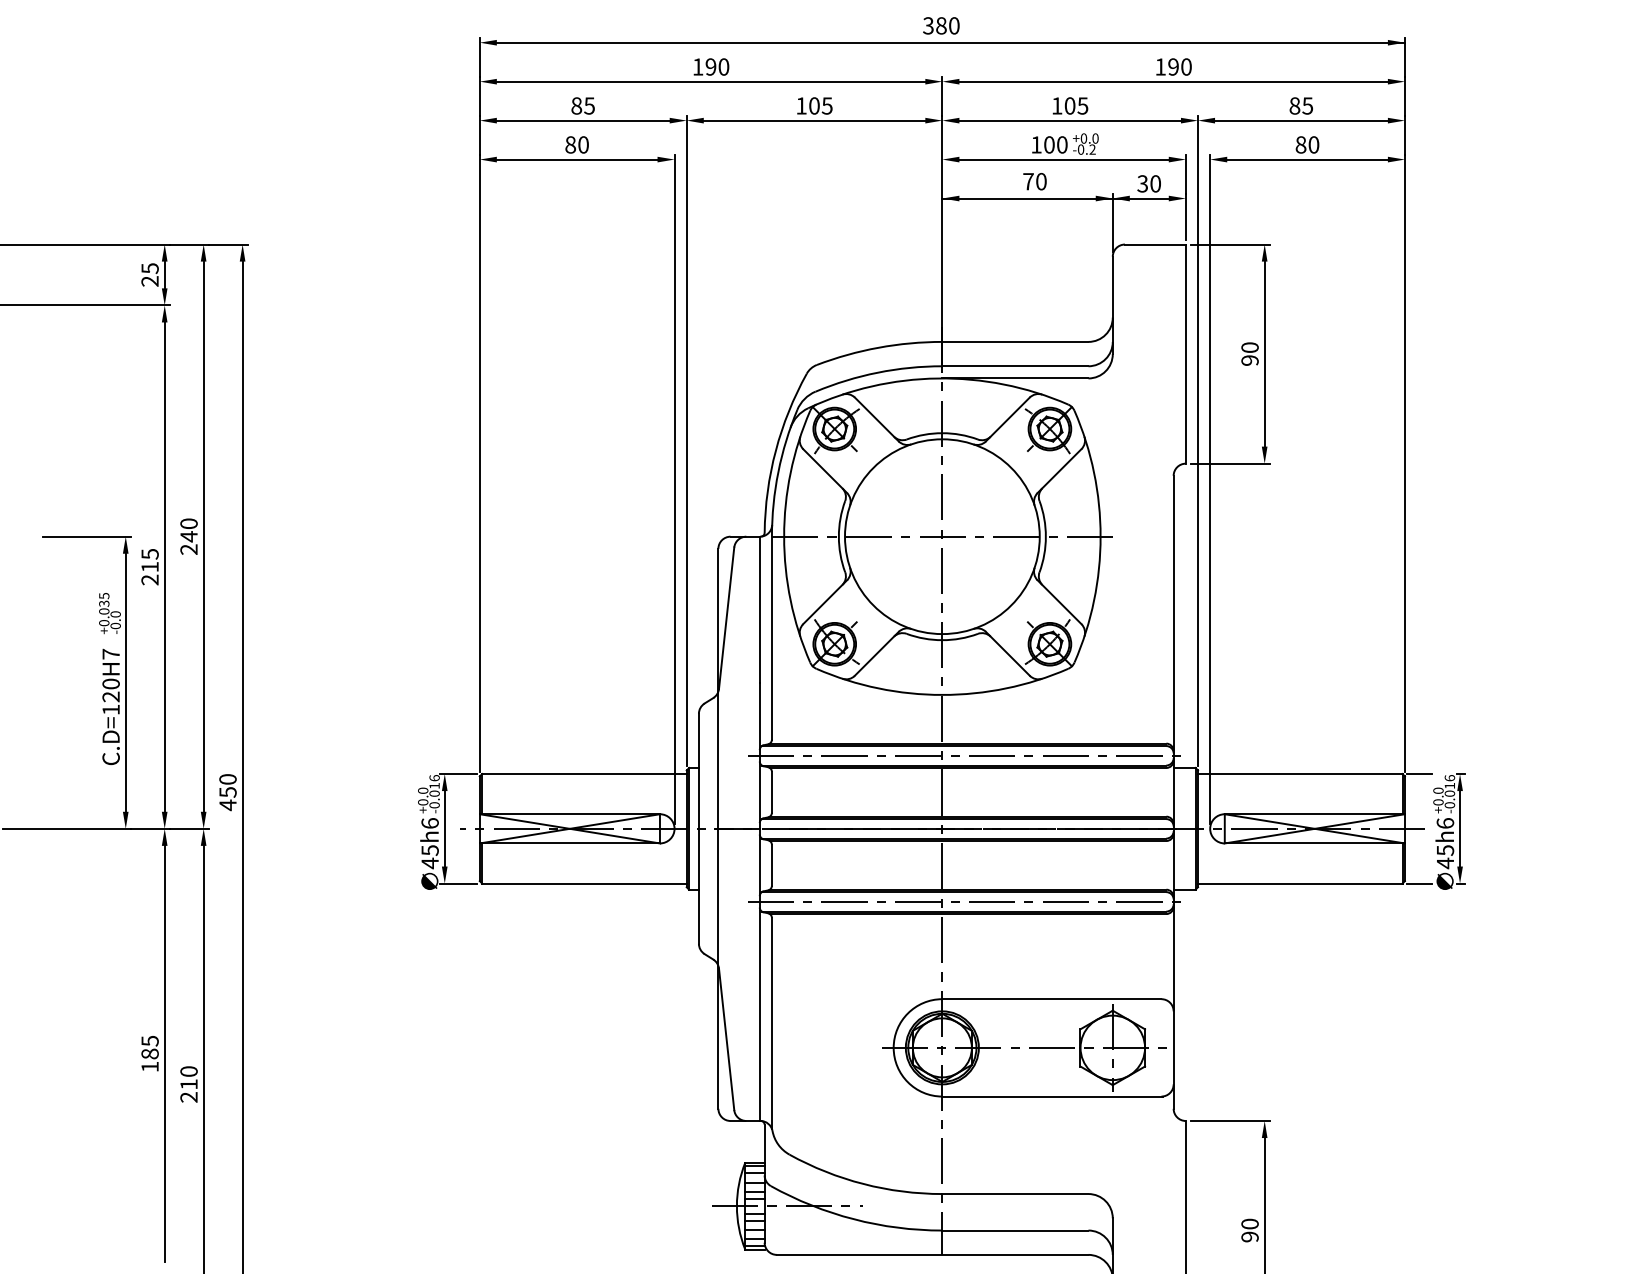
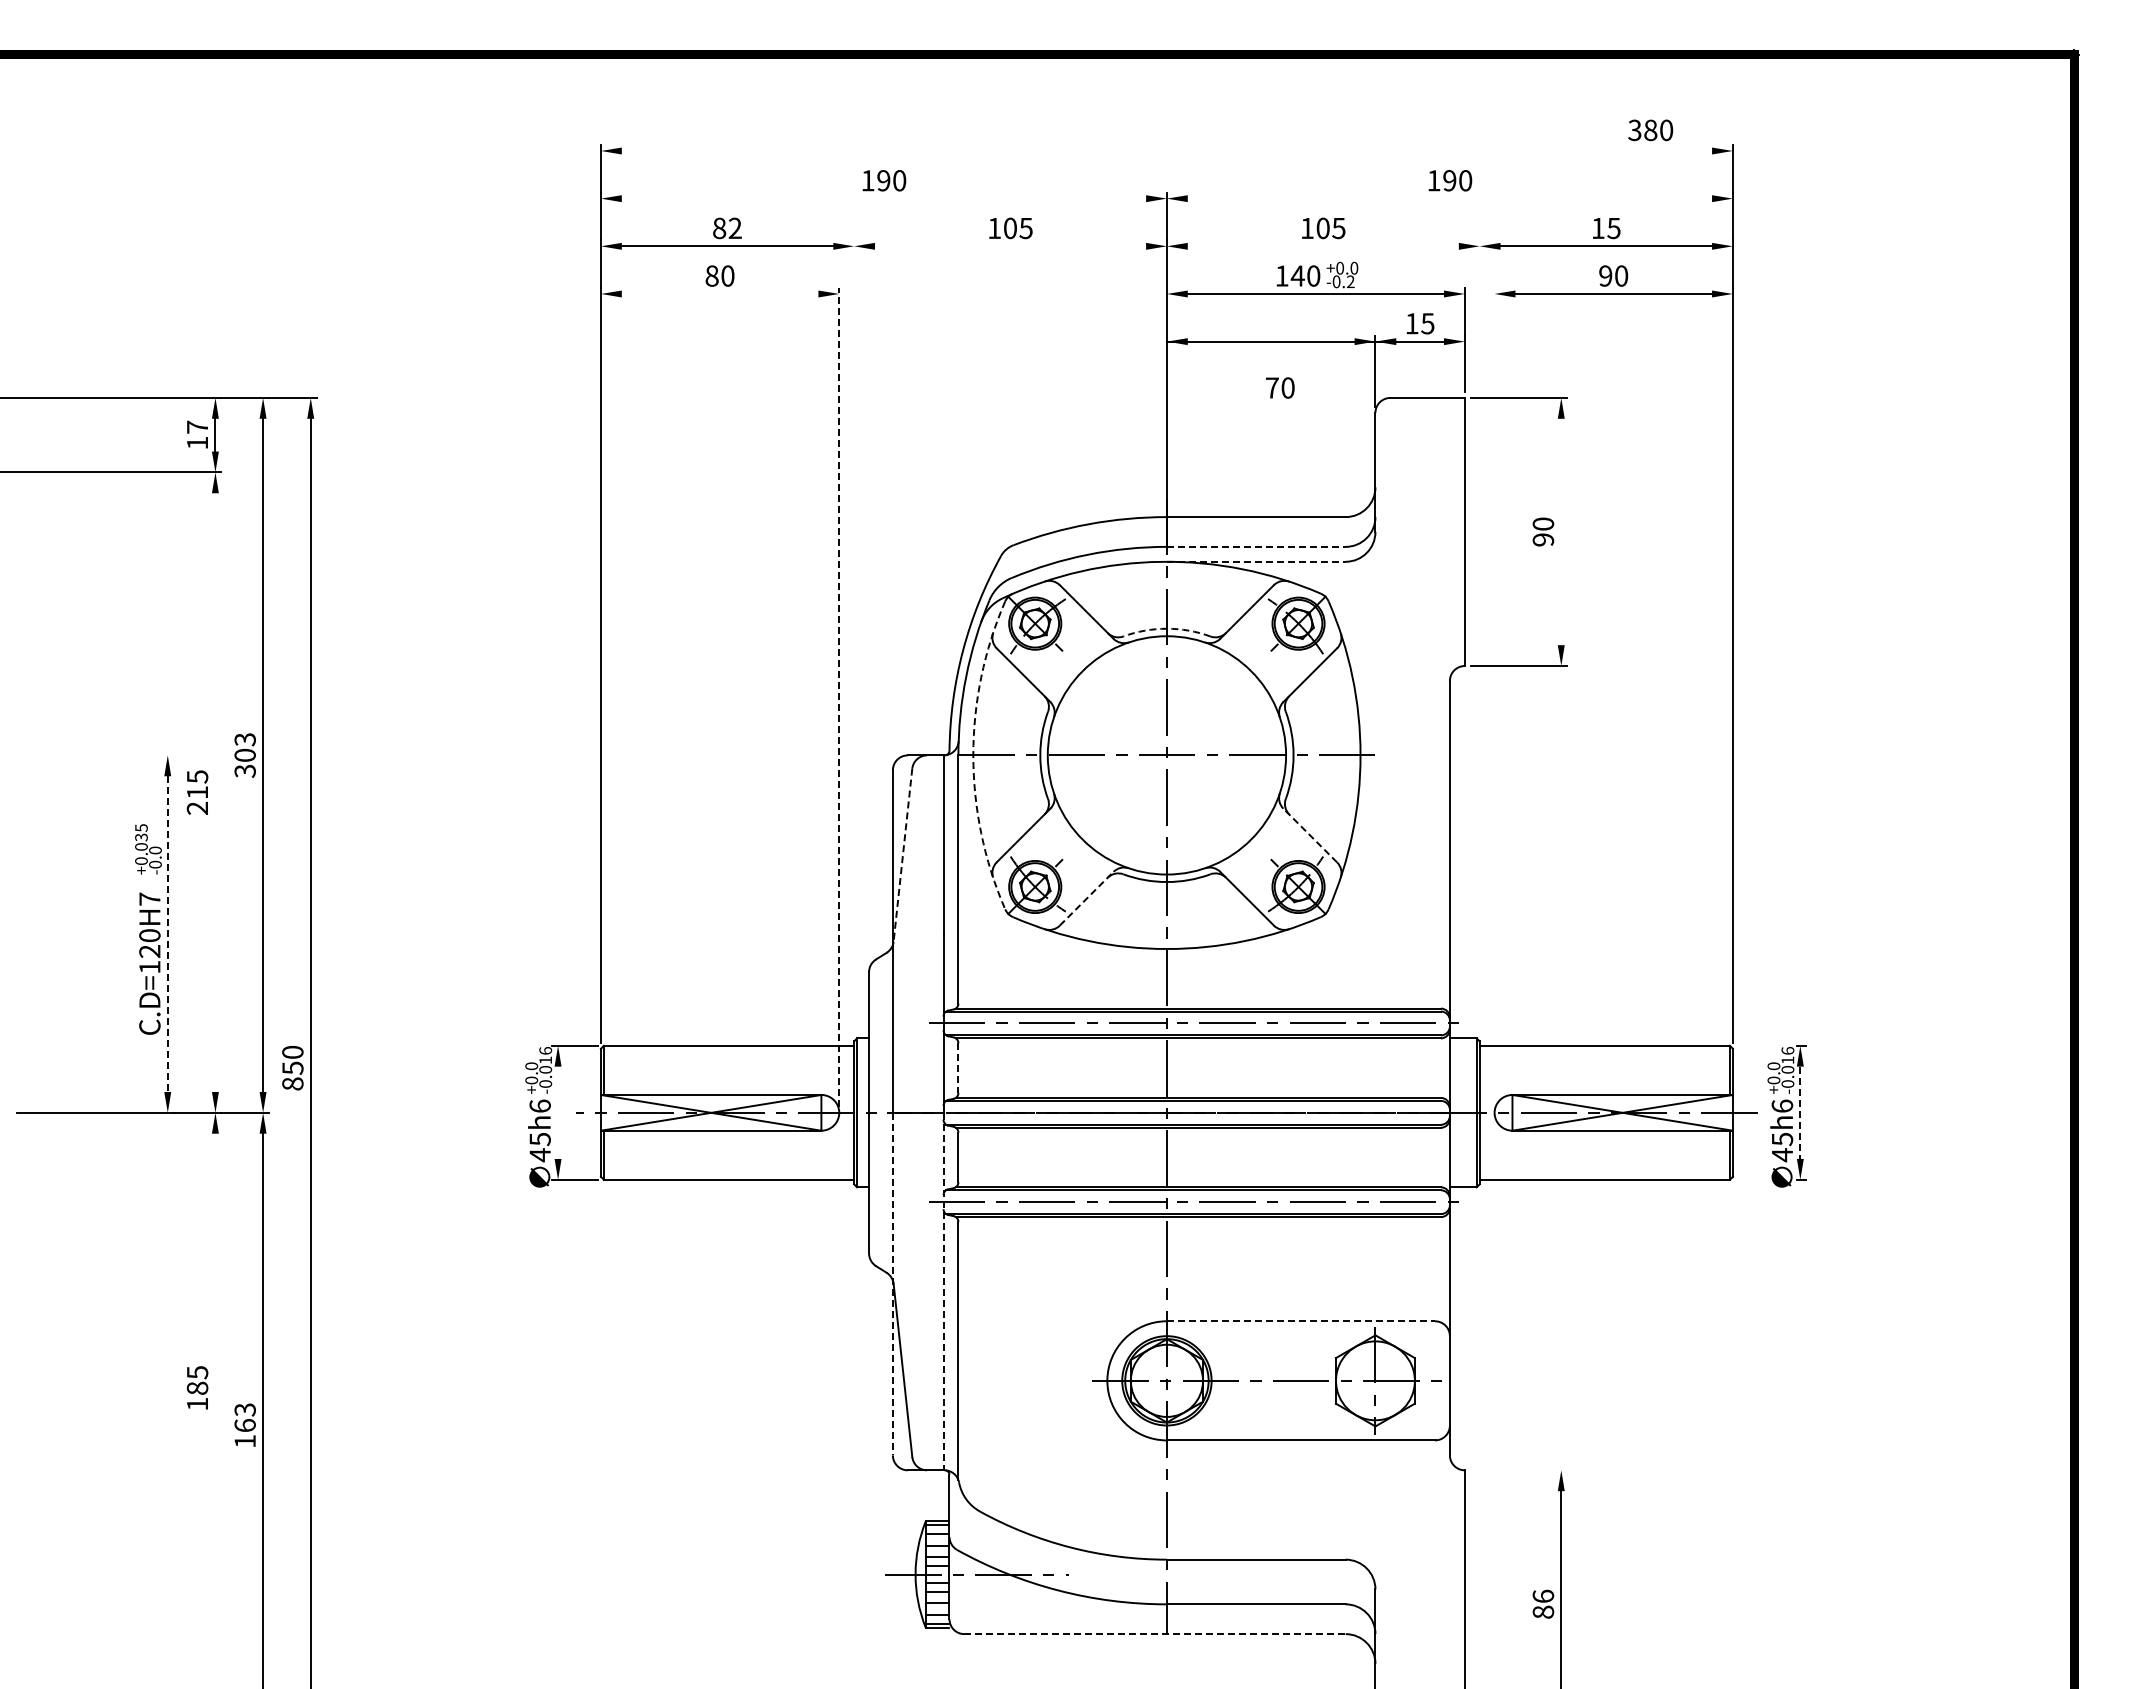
text: (941, 25) -> (1650, 130), moved
line: (950, 42) -> (1176, 150), removed
line: (710, 81) -> (883, 198), removed
line: (1173, 81) -> (1449, 198), removed
text: (588, 106) -> (734, 228), 85 -> 82
text: (1294, 106) -> (1597, 228), 85 -> 15
line: (814, 120) -> (1010, 246), removed
line: (1069, 120) -> (1322, 246), removed
text: (1049, 144) -> (1297, 275), 100 -> 140
text: (1300, 144) -> (1605, 275), 80 -> 90
line: (576, 159) -> (719, 293), removed
text: (1035, 181) -> (1280, 387), moved
text: (1148, 183) -> (1419, 323), 30 -> 15
text: (150, 274) -> (197, 434), 25 -> 17
line: (1264, 353) -> (1561, 531), removed
line: (1015, 365) -> (1256, 546), solid -> dashed
line: (1015, 378) -> (1256, 561), solid -> dashed
arc: (942, 432) -> (1166, 628), solid -> dashed
line: (687, 440) -> (854, 637), removed
line: (1197, 440) -> (1479, 637), removed
line: (674, 488) -> (839, 696), solid -> dashed
line: (1210, 489) -> (1494, 697), removed
line: (86, 536) -> (119, 755), removed
text: (188, 536) -> (244, 755), 240 -> 303
arc: (784, 536) -> (973, 755), solid -> dashed
line: (164, 567) -> (215, 792), removed
line: (1059, 602) -> (1310, 835), solid -> dashed
line: (726, 618) -> (902, 855), solid -> dashed
line: (876, 653) -> (1086, 898), solid -> dashed
line: (125, 683) -> (167, 934), solid -> dashed
line: (1419, 773) -> (1750, 1045), removed
line: (772, 792) -> (958, 1068), solid -> dashed
text: (227, 805) -> (292, 1084), 450 -> 850
line: (445, 828) -> (558, 1112), removed
line: (1460, 829) -> (1800, 1113), solid -> dashed
line: (1419, 883) -> (1750, 1179), removed
line: (718, 969) -> (892, 1284), solid -> dashed
line: (759, 974) -> (943, 1291), solid -> dashed
line: (1052, 999) -> (1301, 1321), solid -> dashed
line: (164, 1054) -> (215, 1388), removed
text: (188, 1084) -> (244, 1425), 210 -> 163
line: (1229, 1121) -> (1518, 1470), removed
text: (1250, 1229) -> (1543, 1603), 90 -> 86
line: (933, 1255) -> (1155, 1634), solid -> dashed

